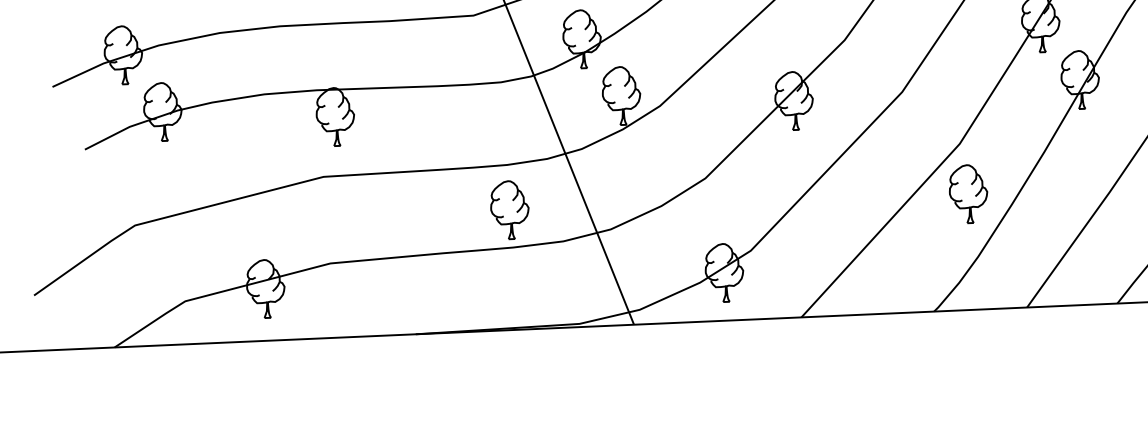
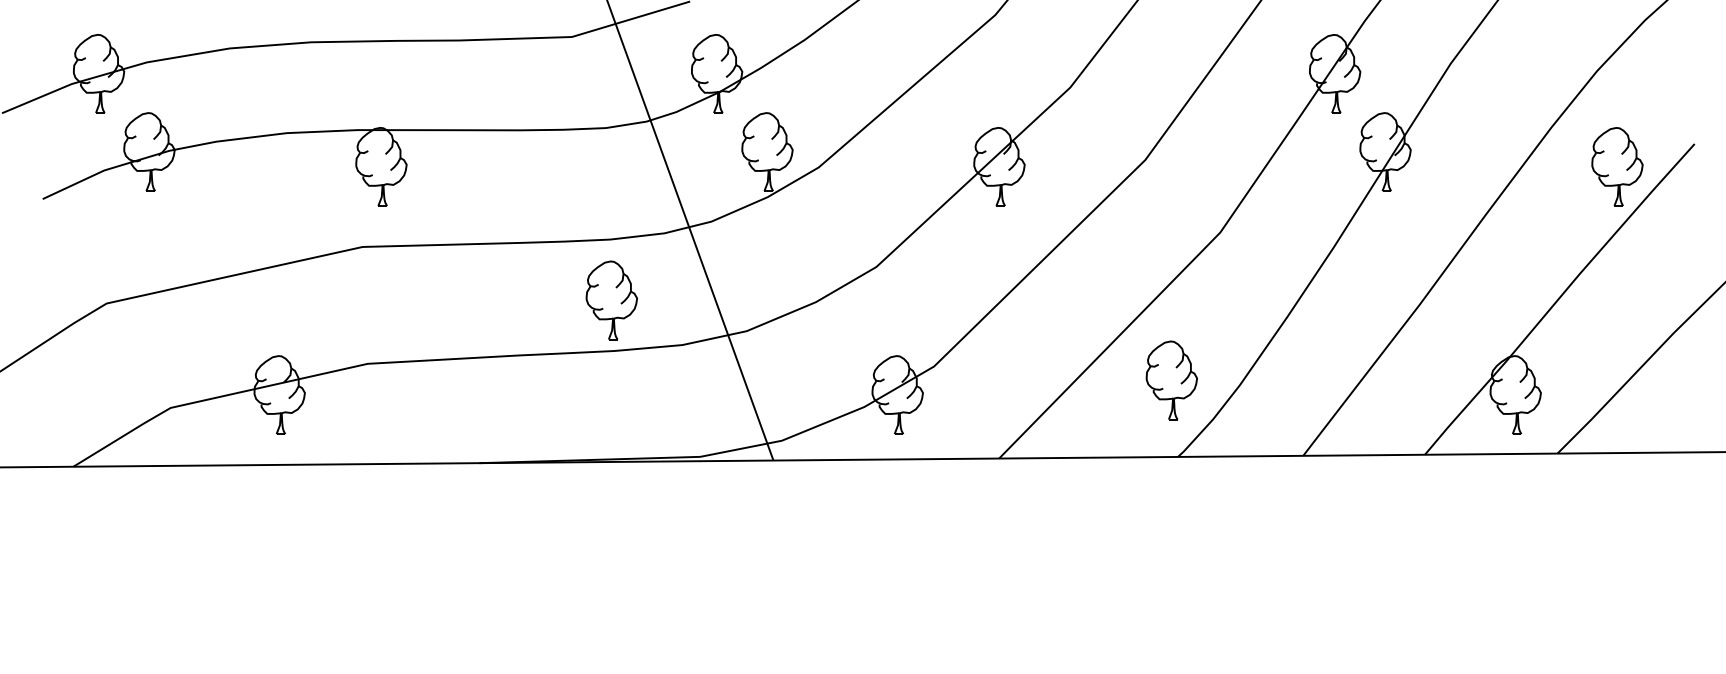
part: (968, 194) -> (1171, 380), moved

